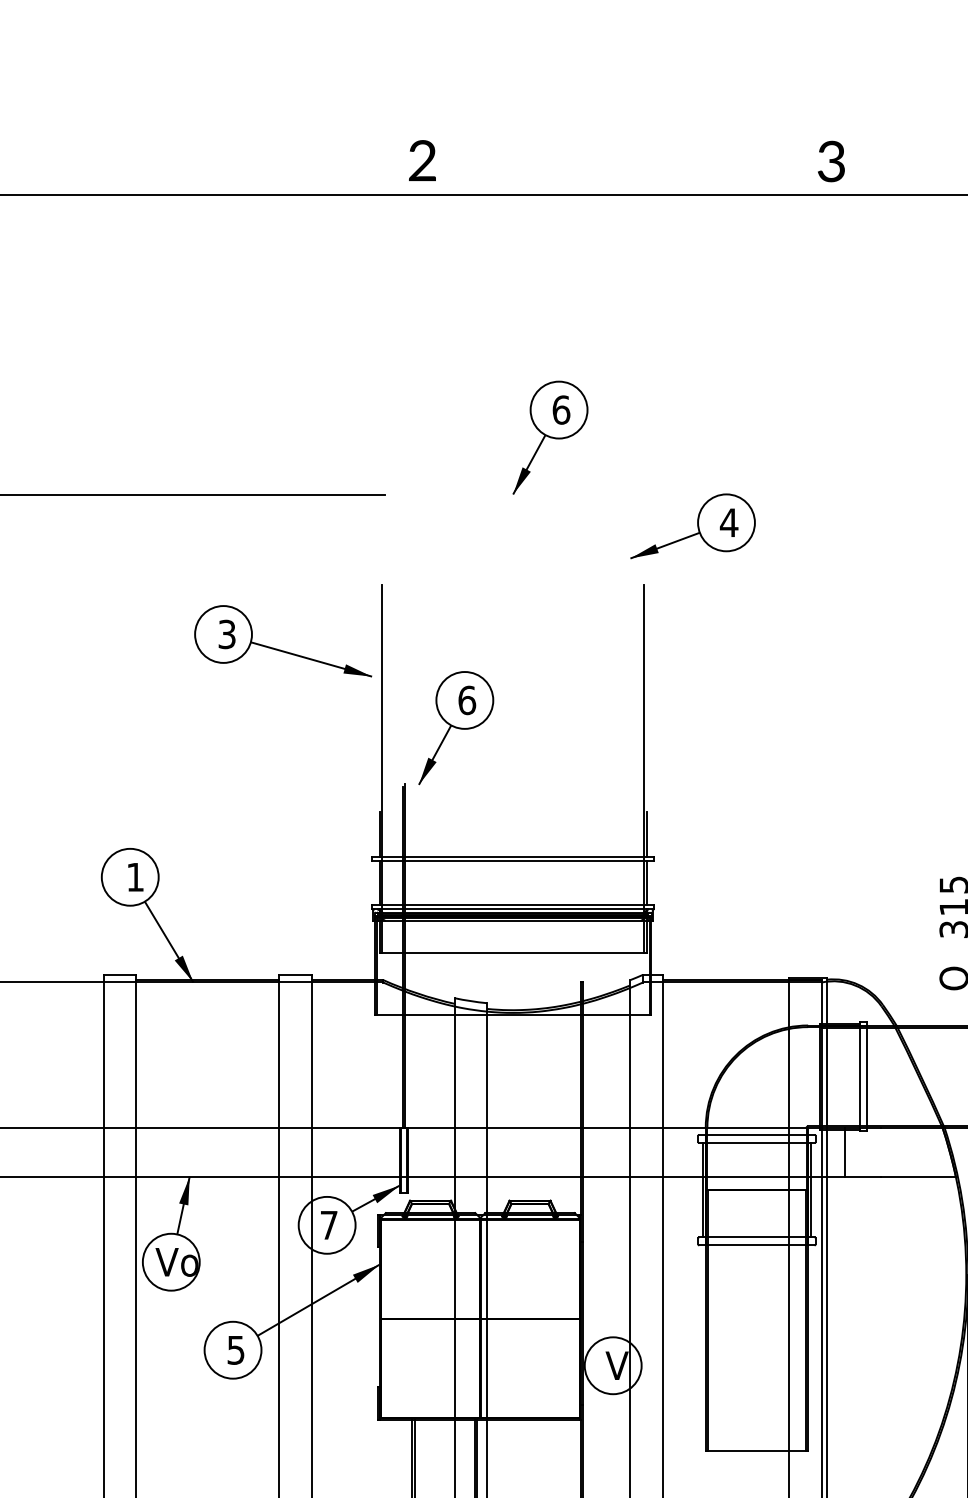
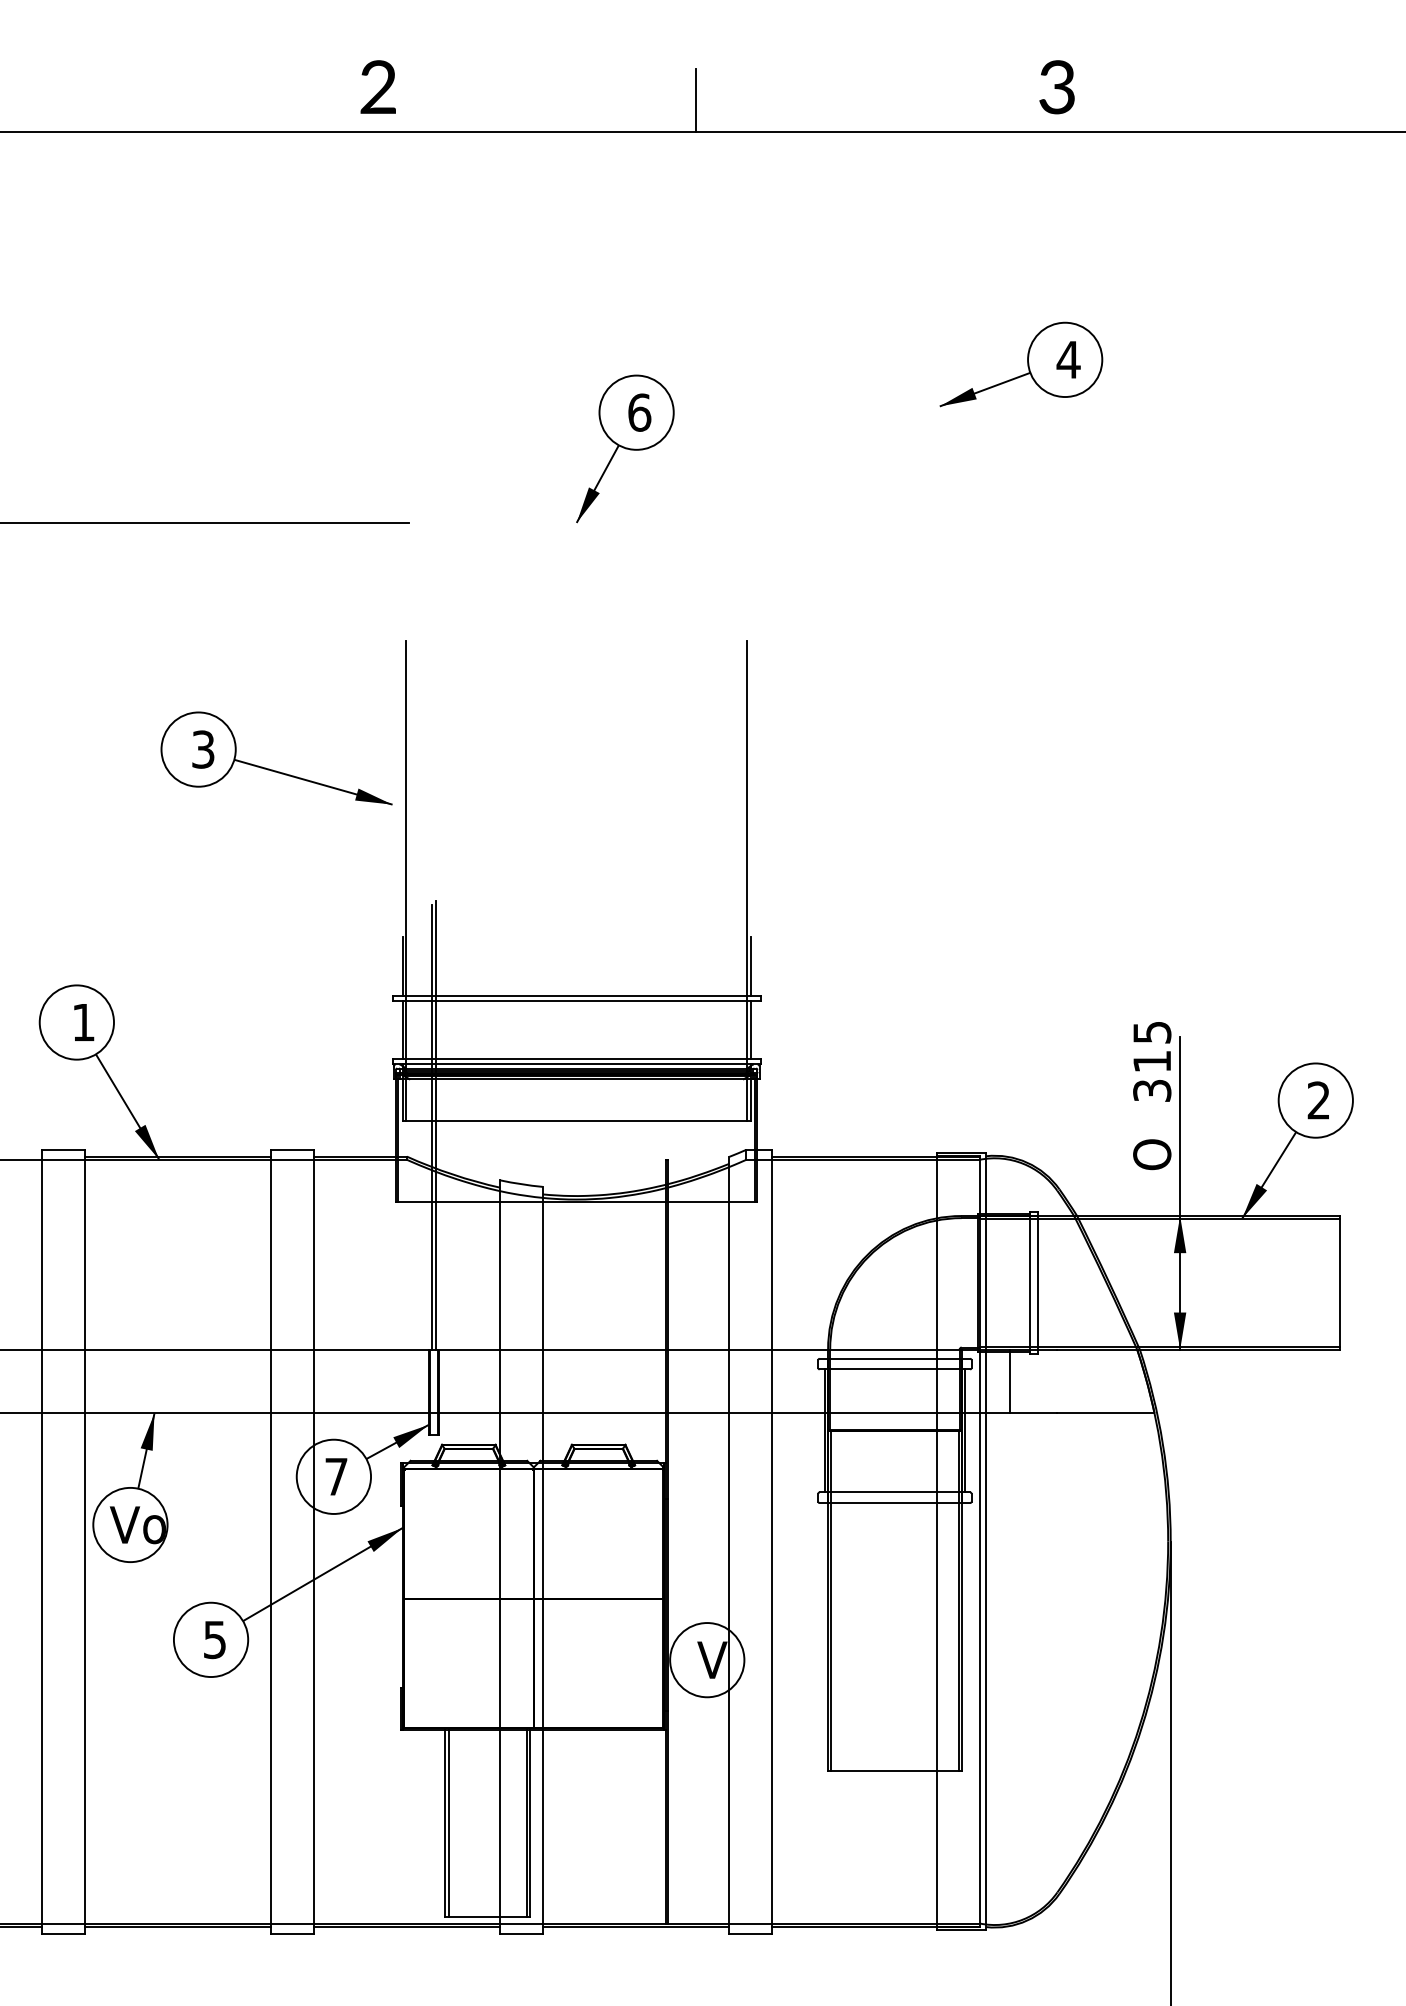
text: (421, 160) -> (377, 86), moved
text: (830, 161) -> (1056, 87), moved
line: (604, 170) -> (696, 100), added
part: (693, 526) -> (1021, 364), moved
part: (280, 649) -> (272, 769), moved
part: (456, 727) -> (502, 827), removed

